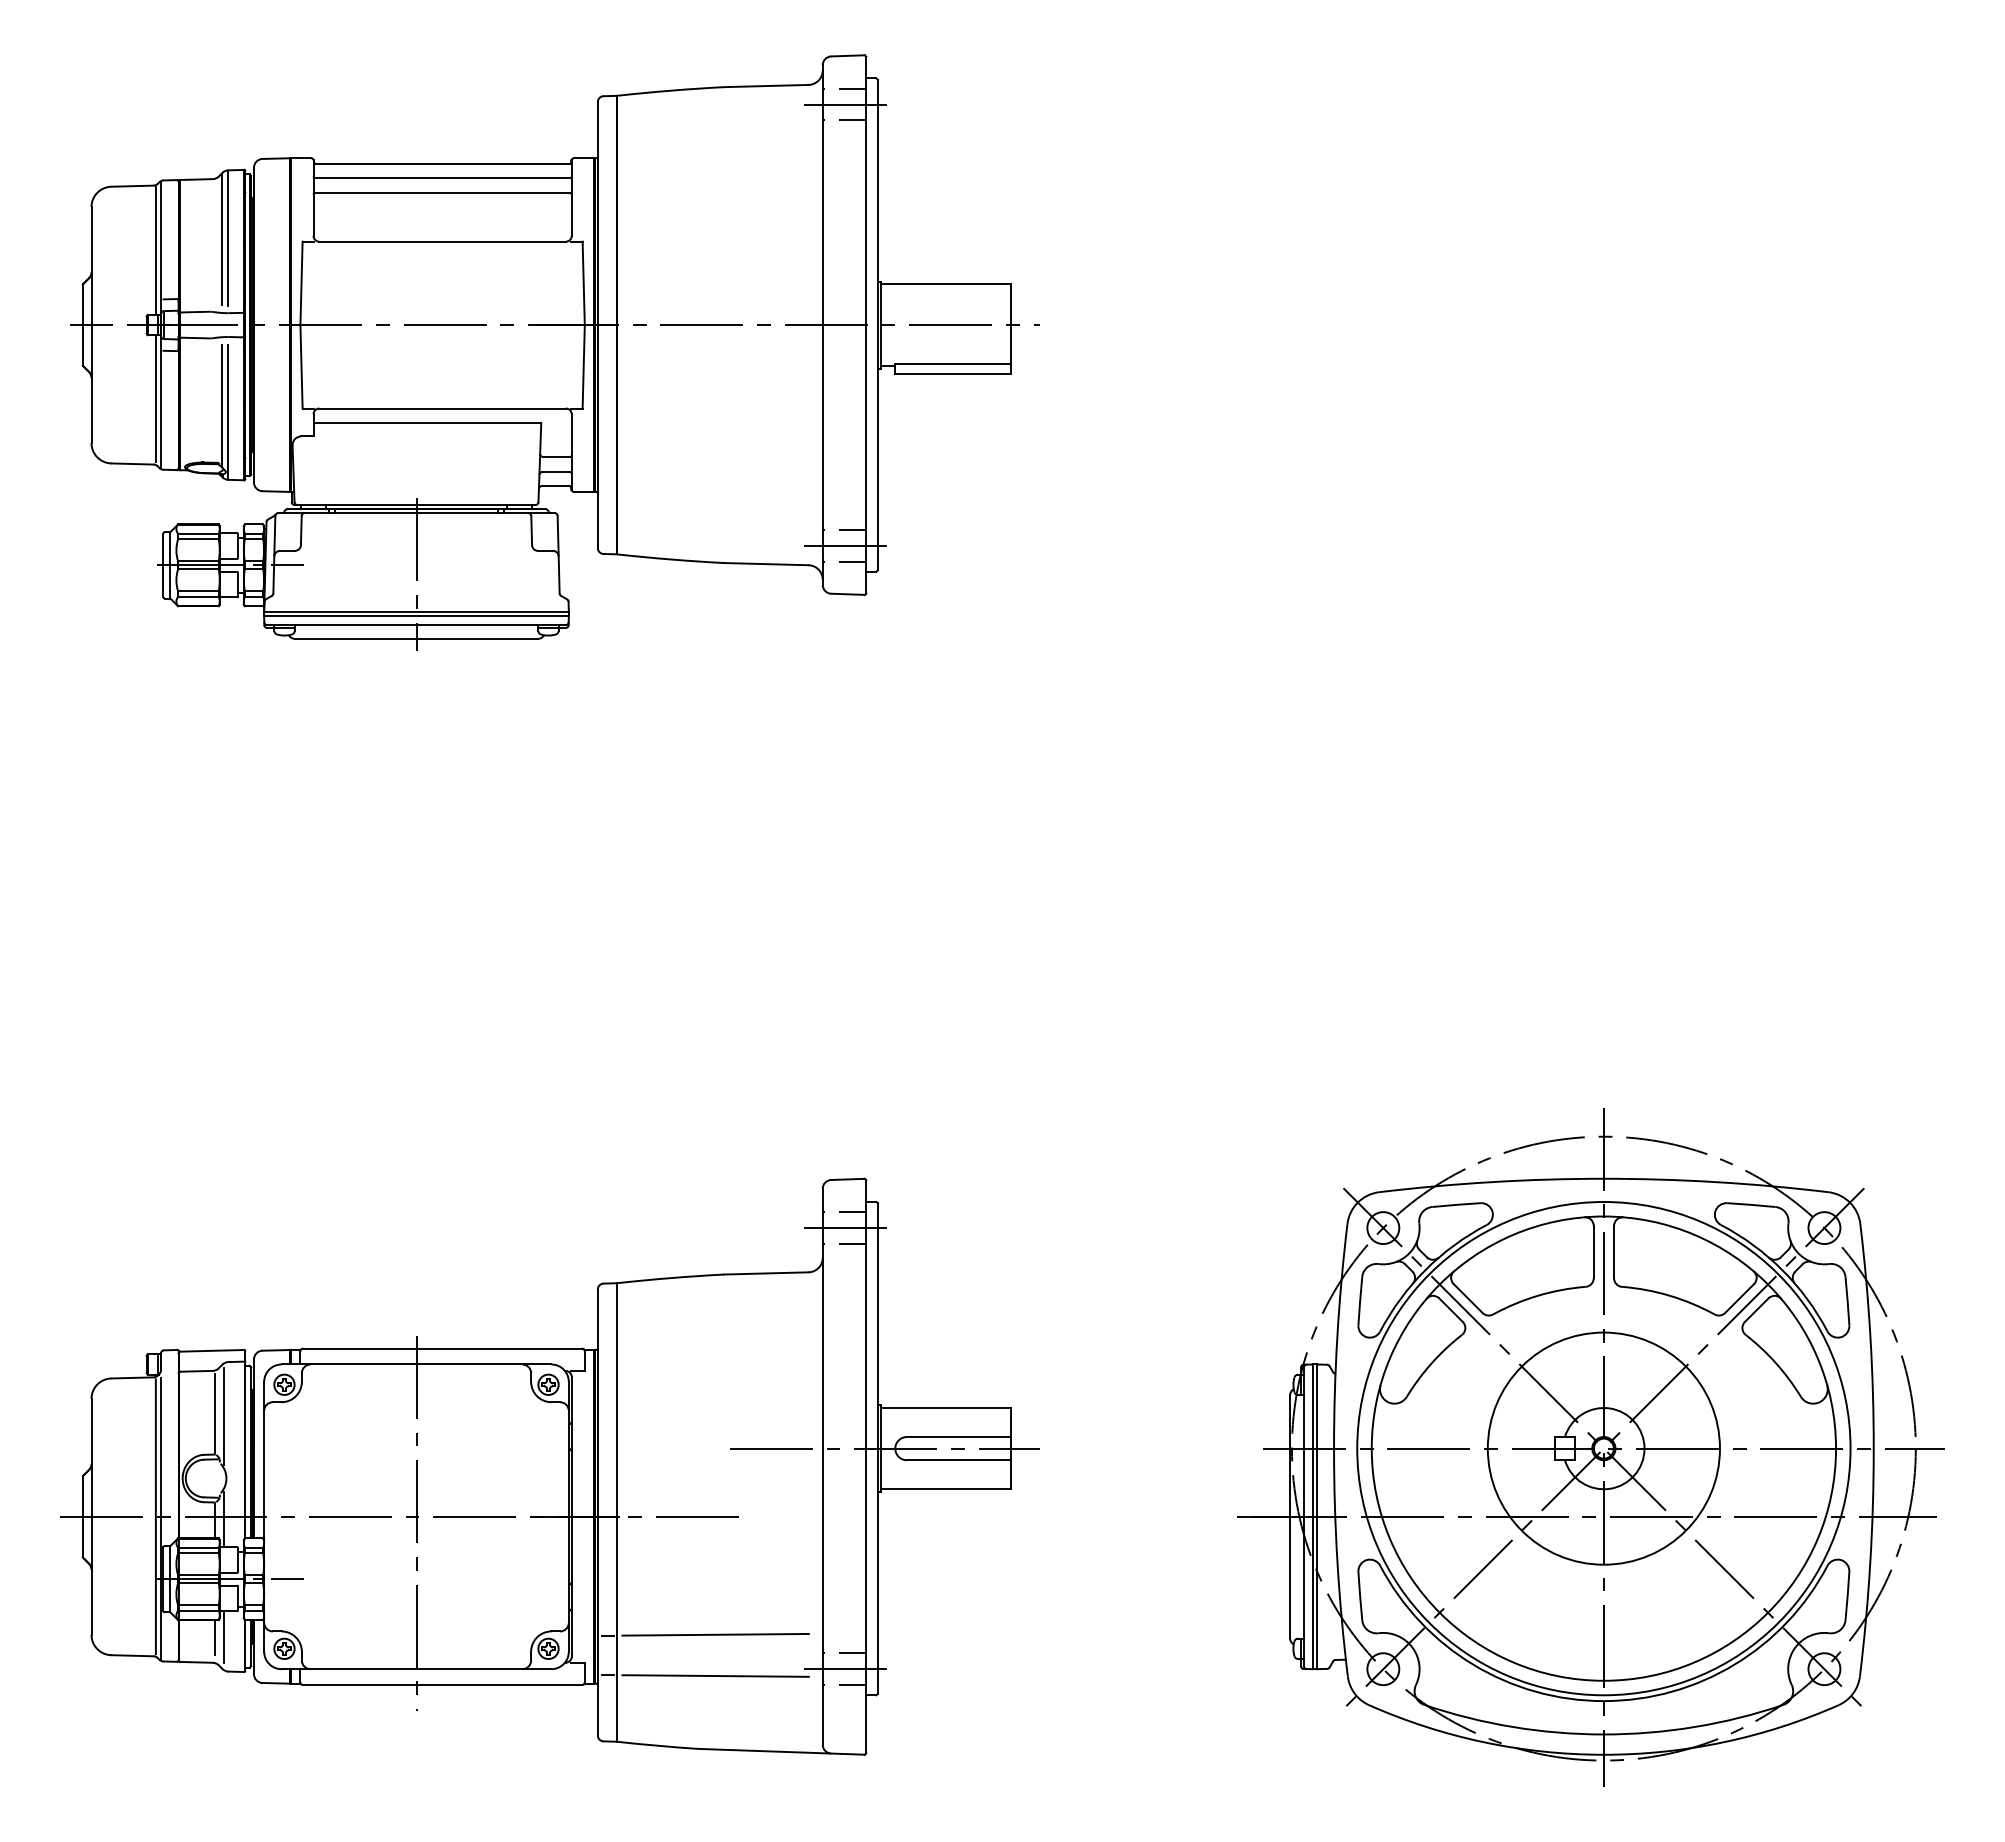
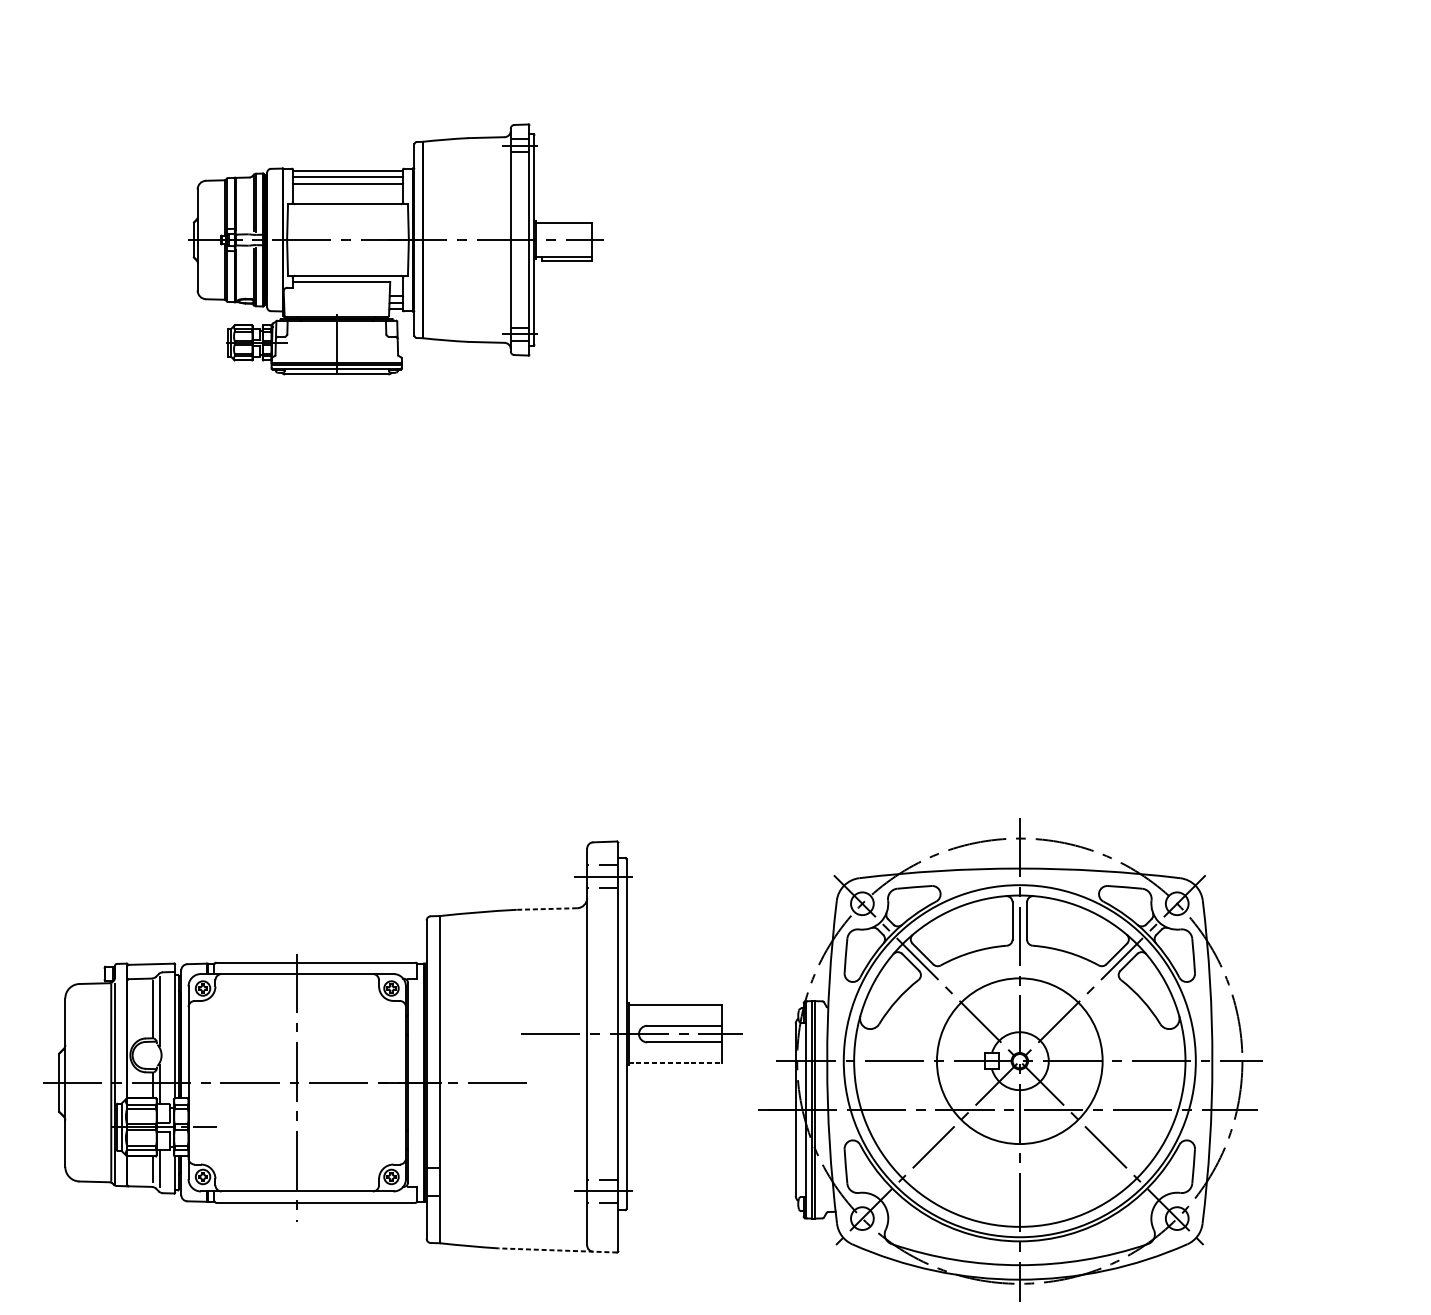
part: (554, 352) -> (395, 251), size x0.6
line: (765, 1273) -> (546, 909), solid -> dashed
part: (1590, 1447) -> (1010, 1060), moved
line: (946, 1489) -> (675, 1063), solid -> dashed
line: (715, 1634) -> (510, 1166), removed
line: (715, 1675) -> (510, 1195), removed
line: (781, 1751) -> (557, 1250), solid -> dashed

